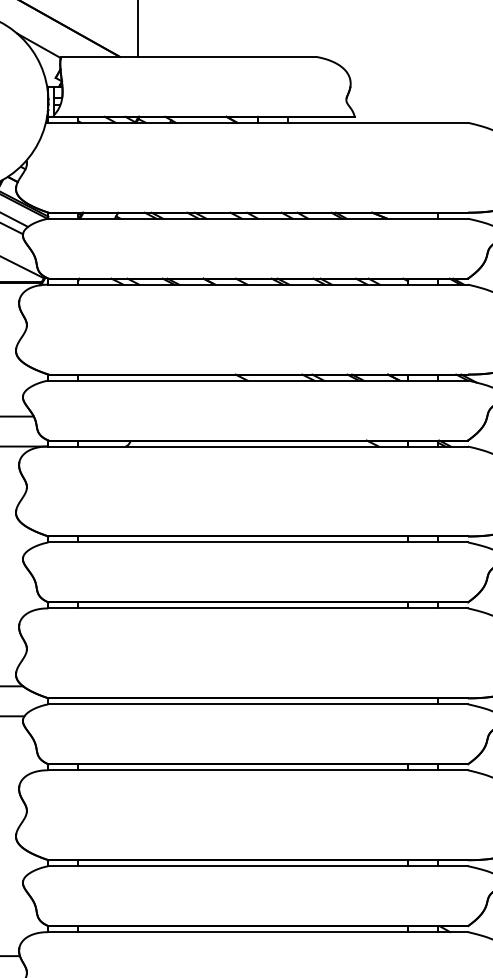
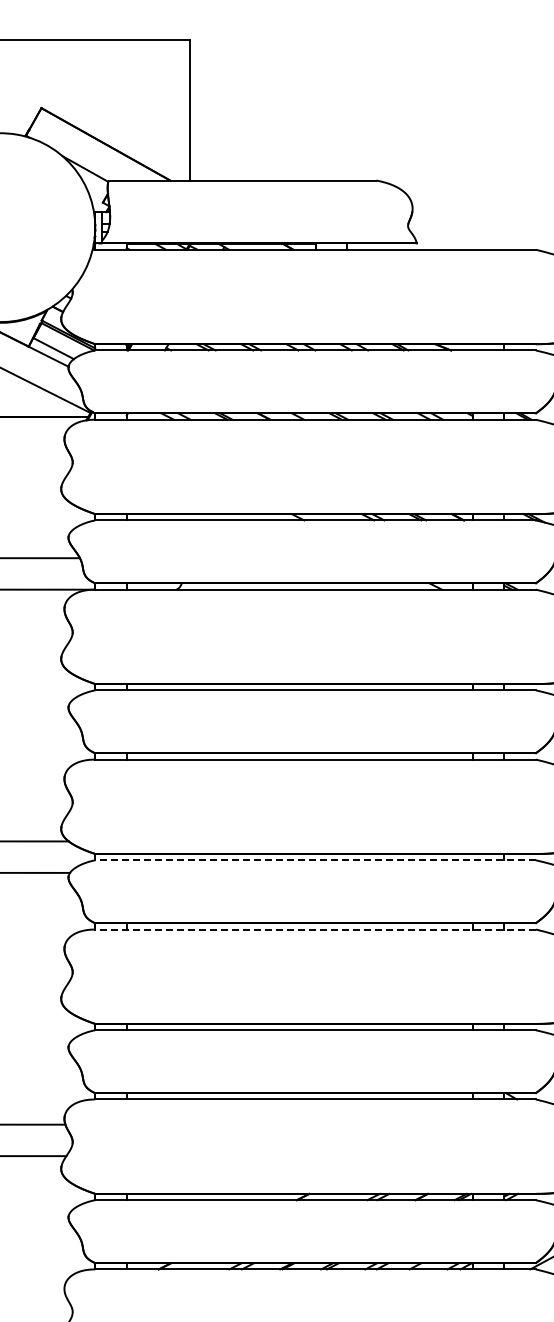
line: (258, 704) -> (315, 860), solid -> dashed
line: (258, 770) -> (315, 929), solid -> dashed

